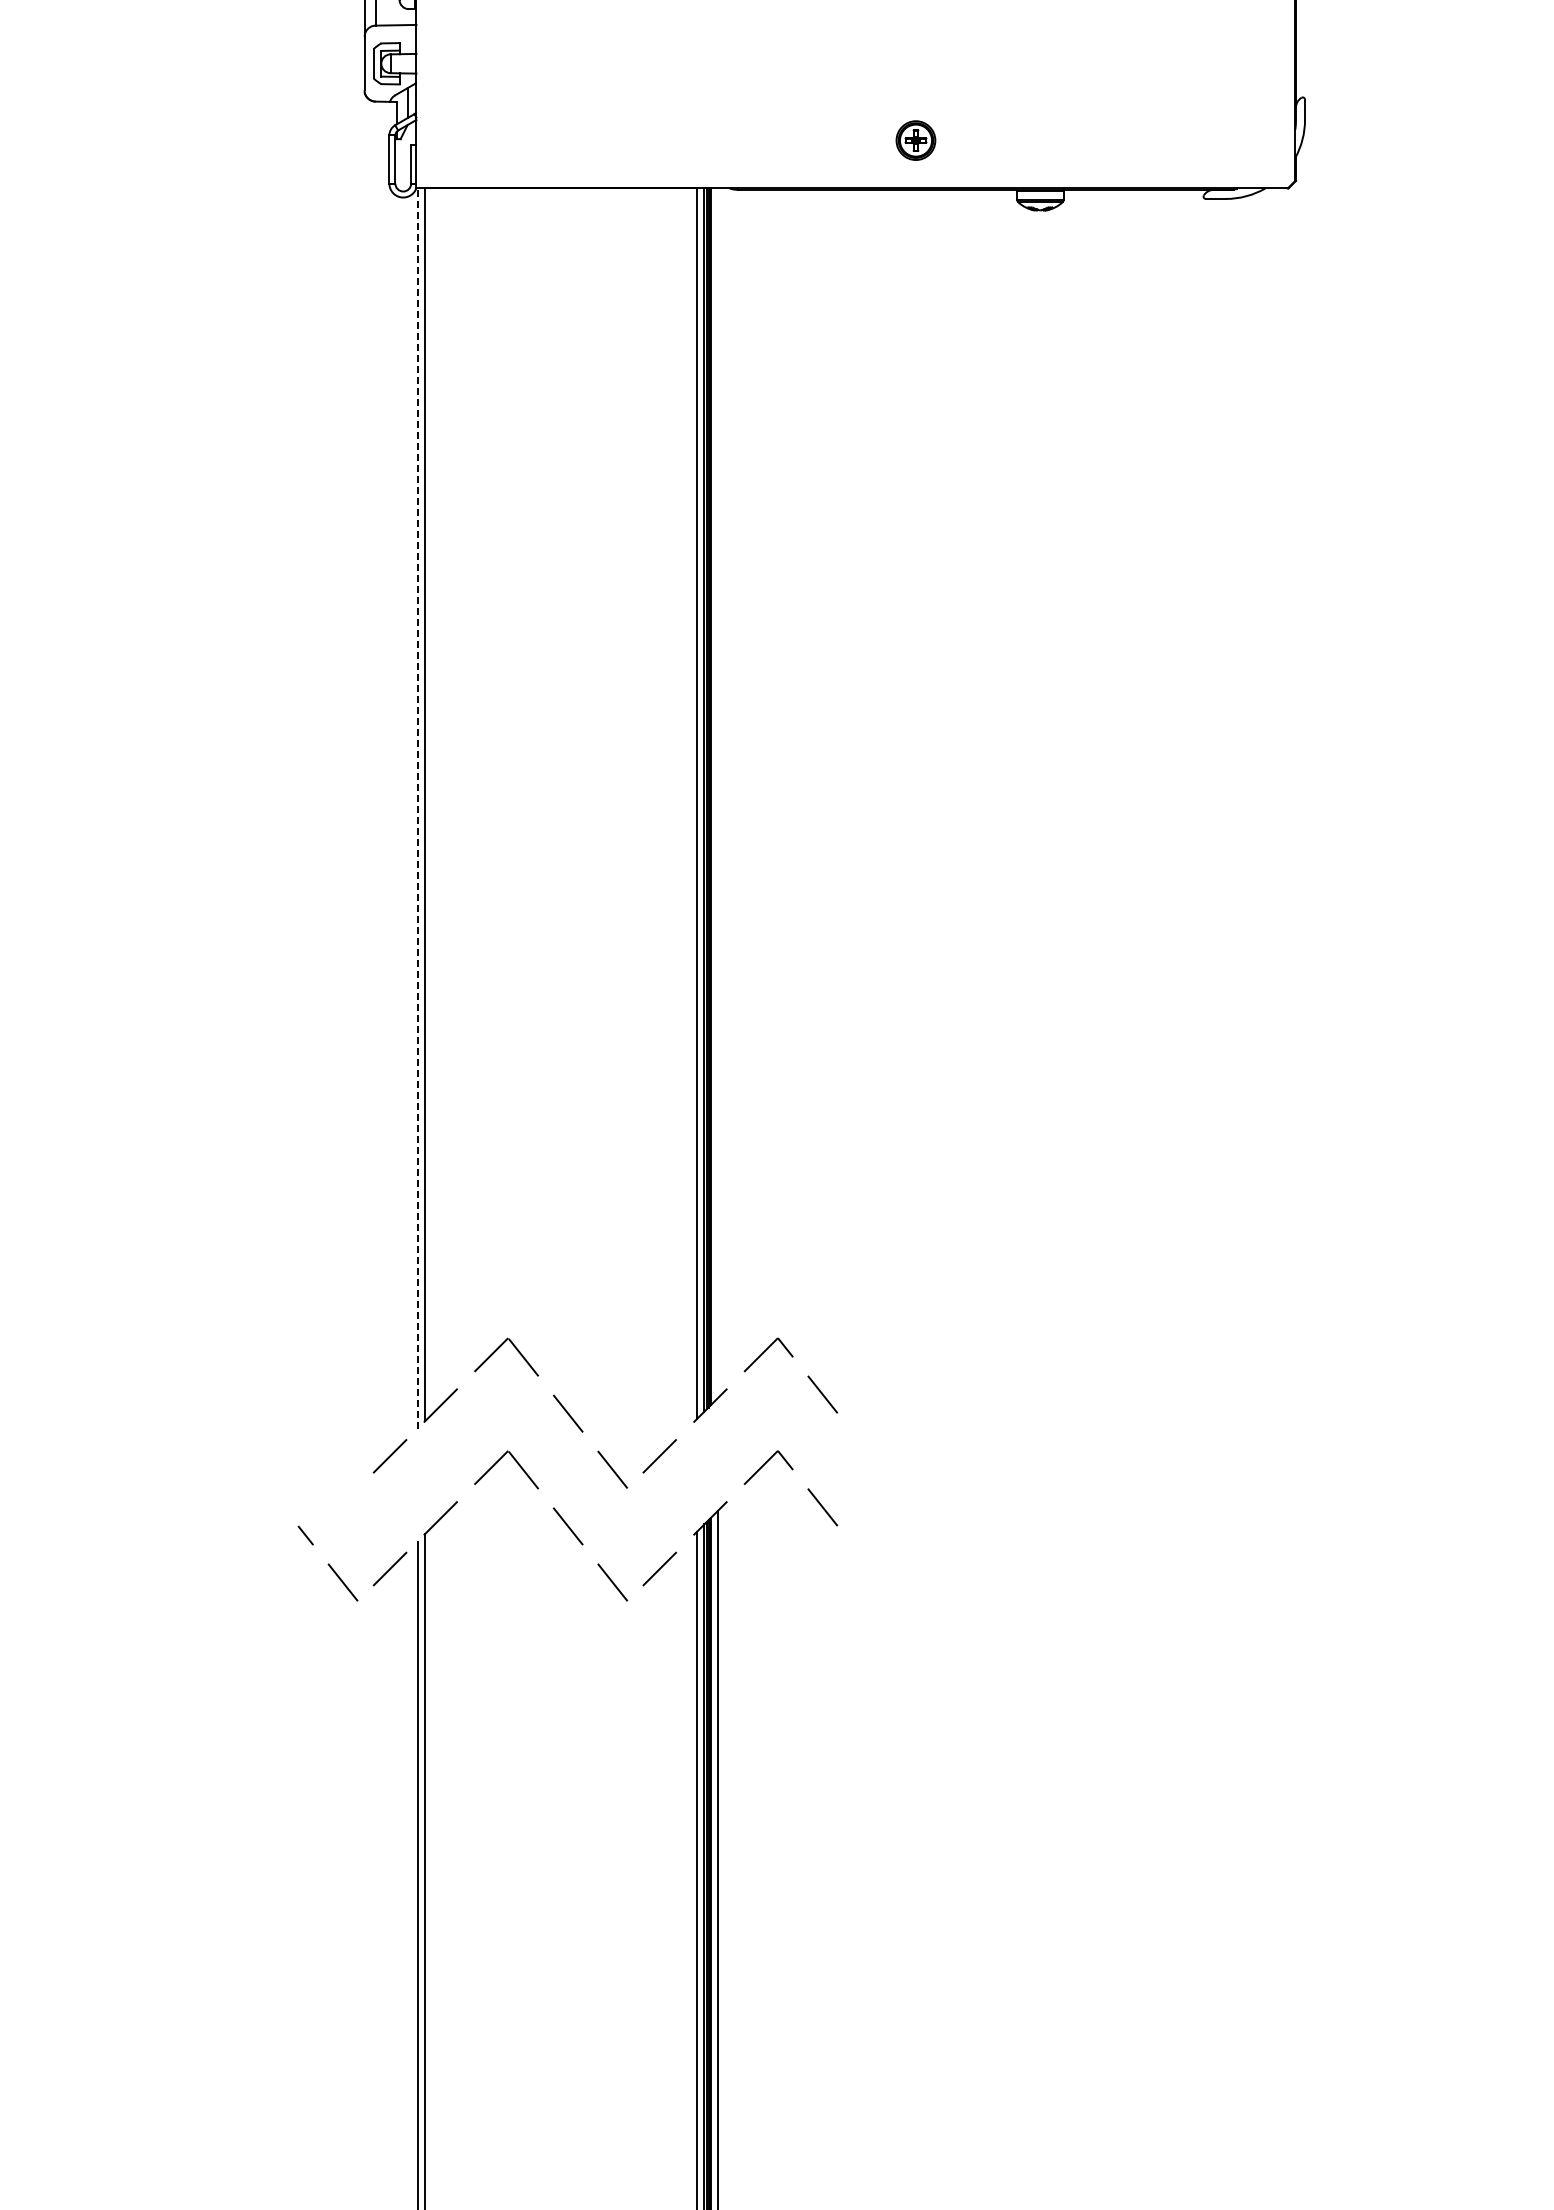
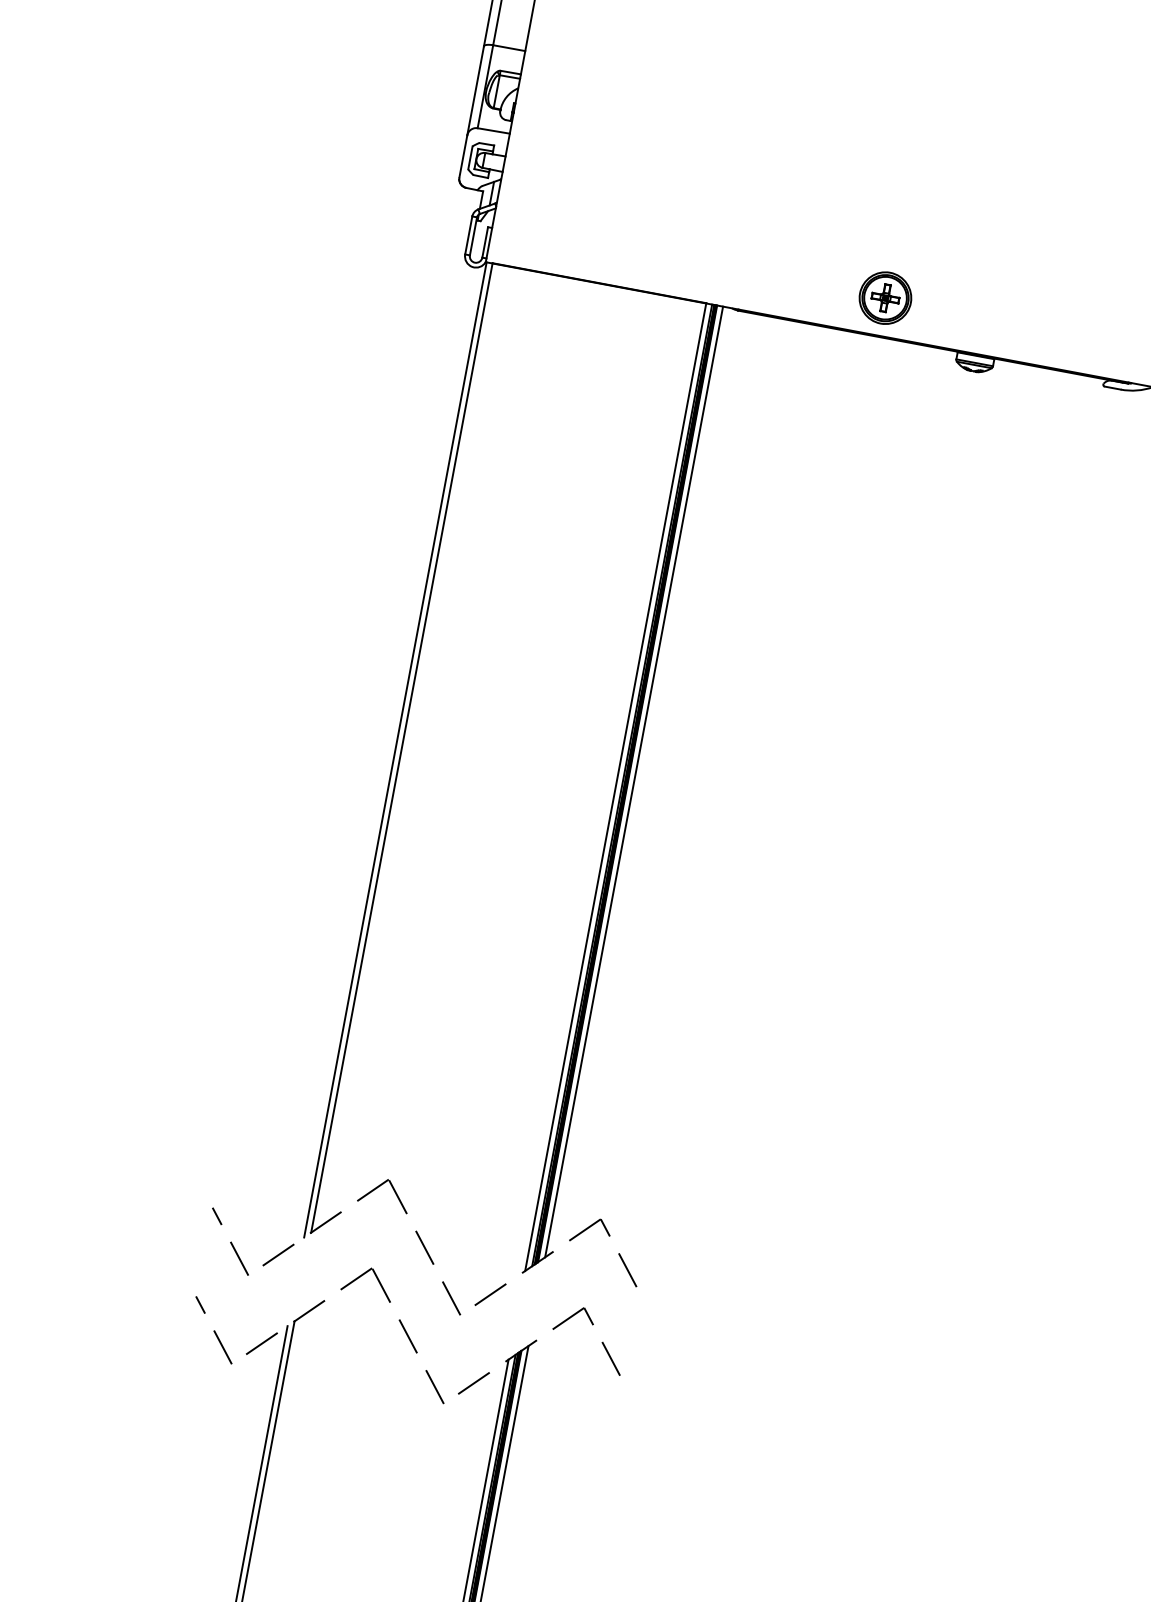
part: (915, 140) -> (885, 297), size x1.67
line: (718, 792) -> (634, 781), added
line: (417, 808) -> (395, 749), dashed -> solid
line: (328, 1450) -> (230, 1241), added

